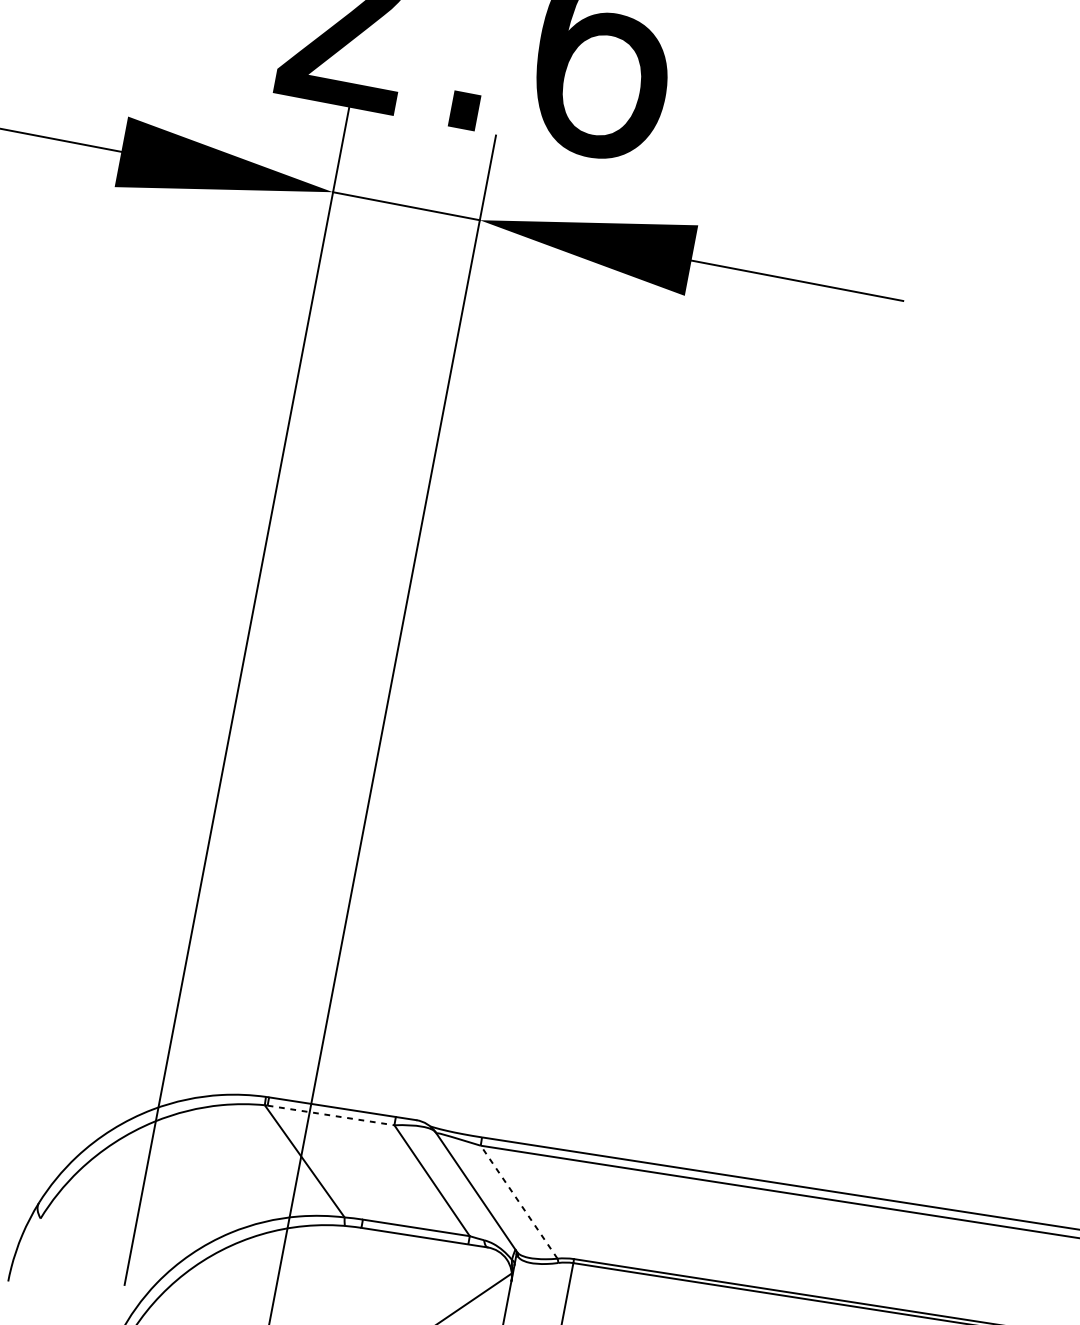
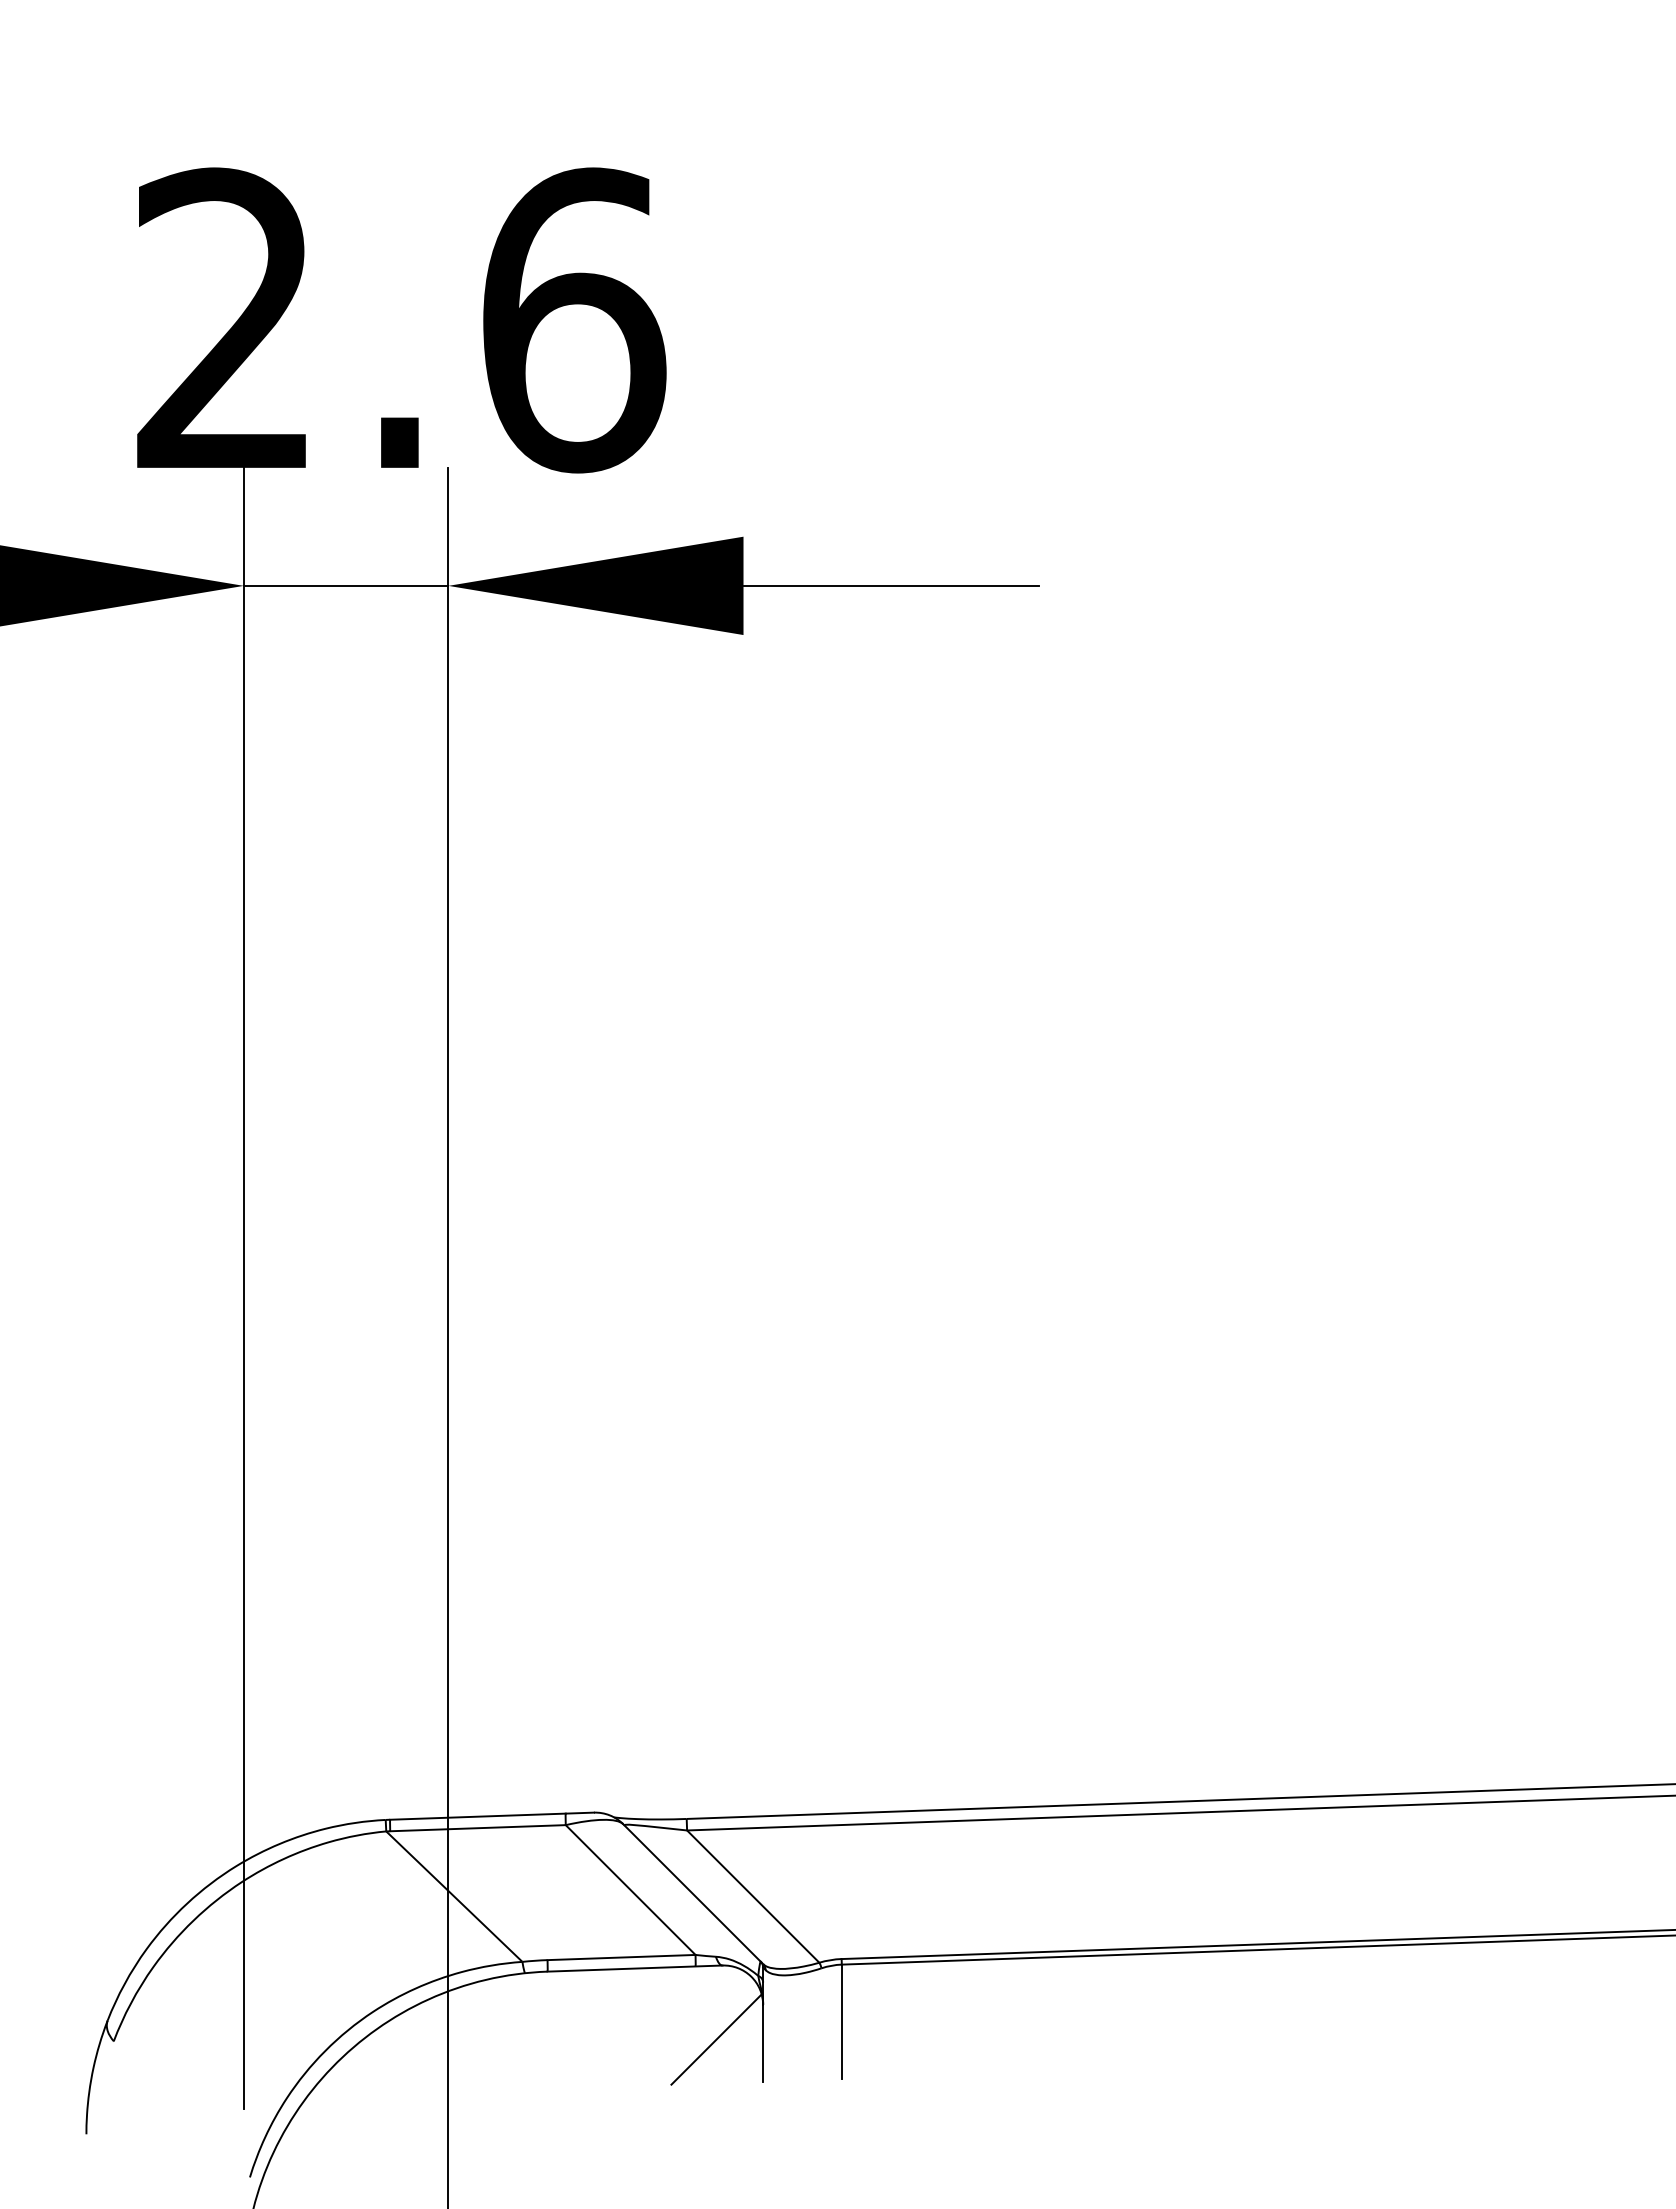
line: (330, 1115) -> (477, 1828), dashed -> solid
line: (519, 1202) -> (753, 1896), dashed -> solid

